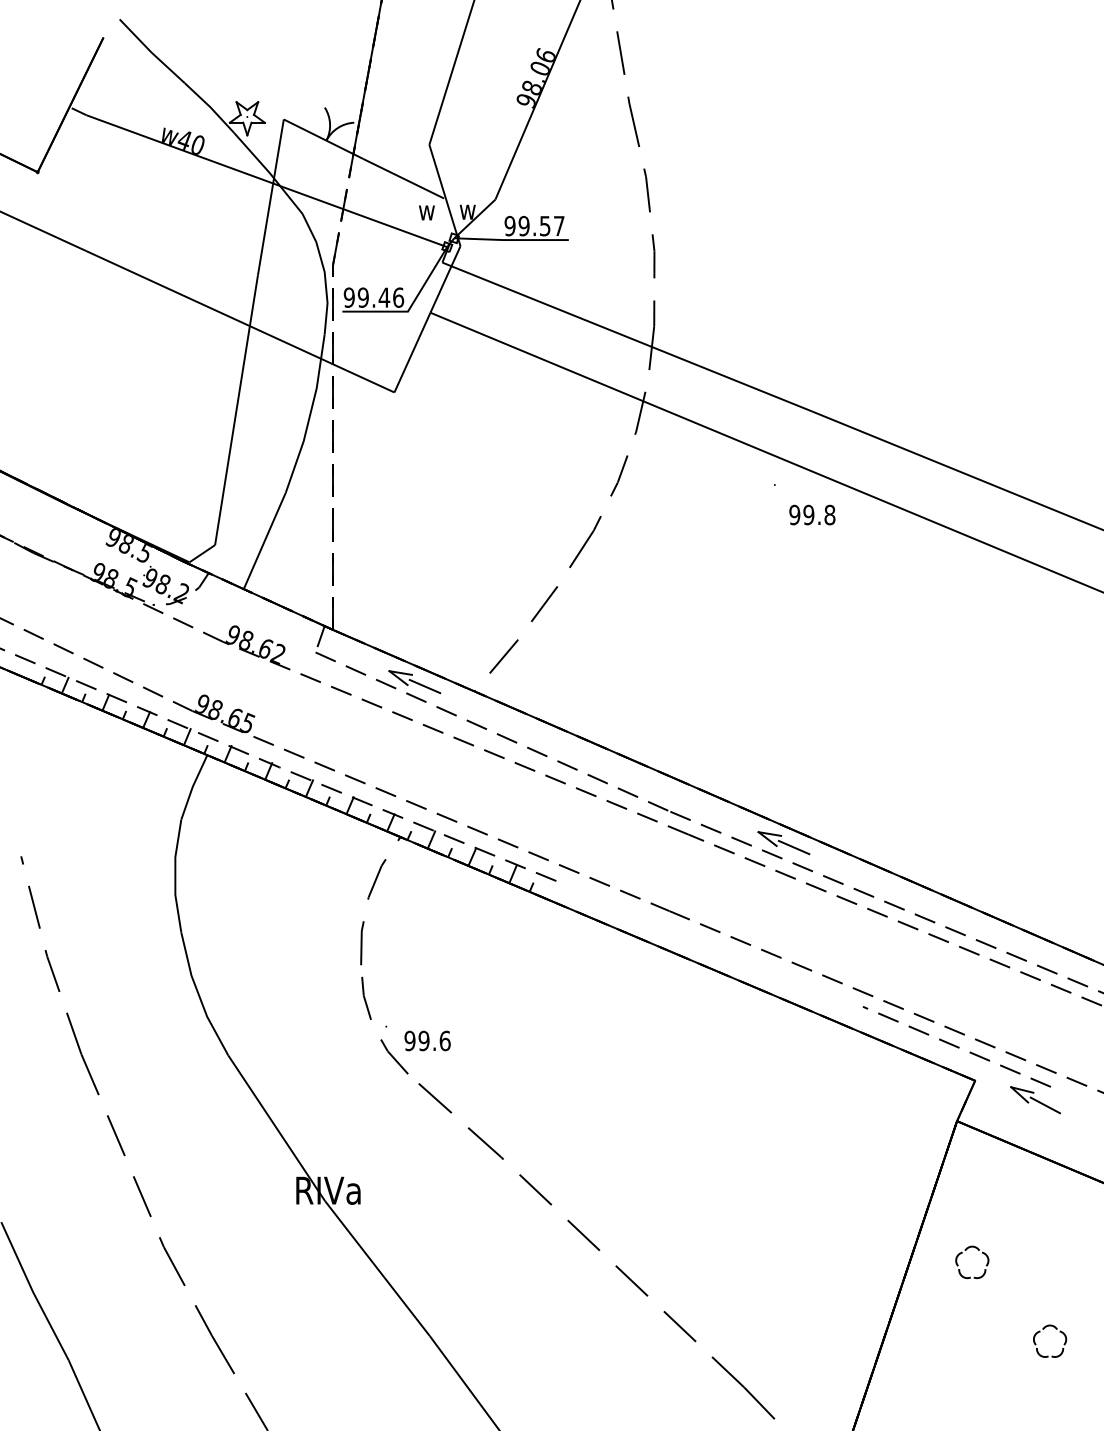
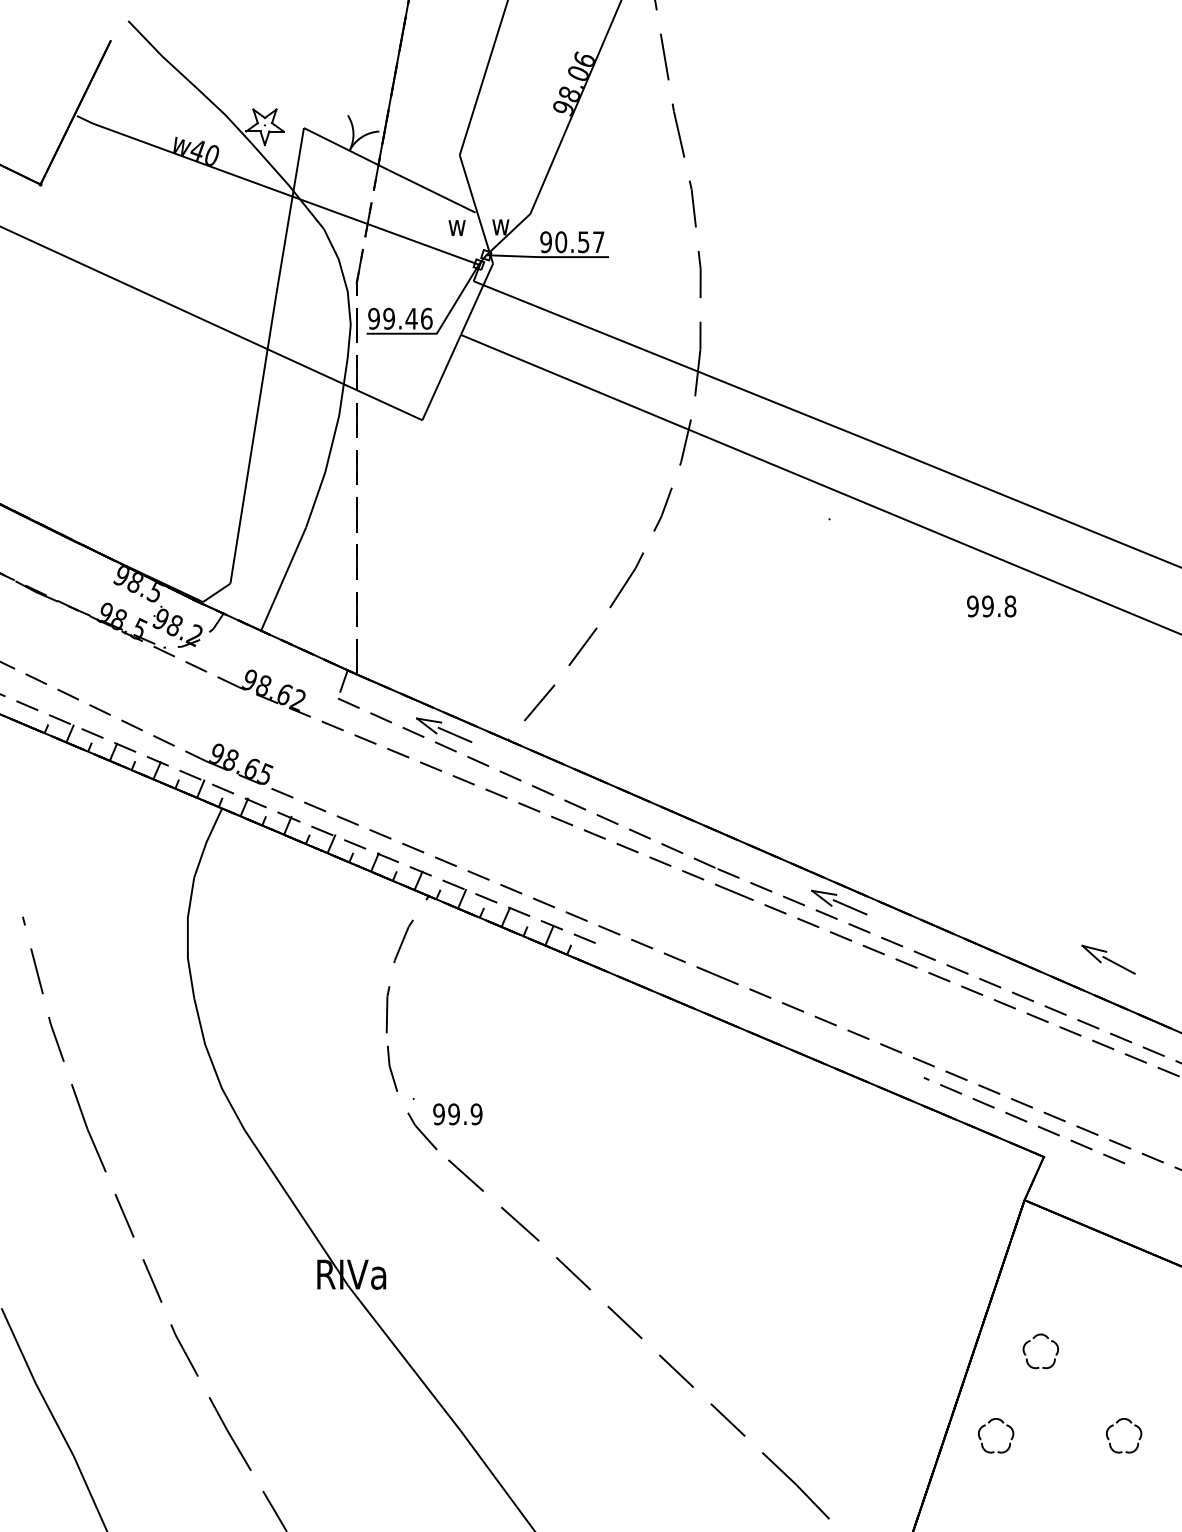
text: (524, 226) -> (561, 242), 99.57 -> 90.57
text: (812, 515) -> (991, 606), moved
text: (445, 1041) -> (476, 1114), 99.6 -> 99.9
part: (1035, 1099) -> (1108, 959), moved
part: (924, 1329) -> (989, 1423), added

